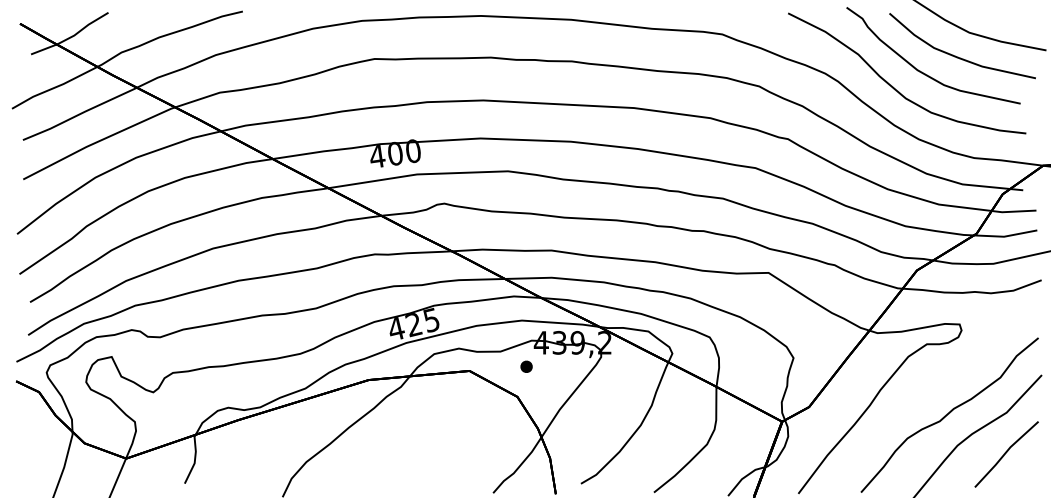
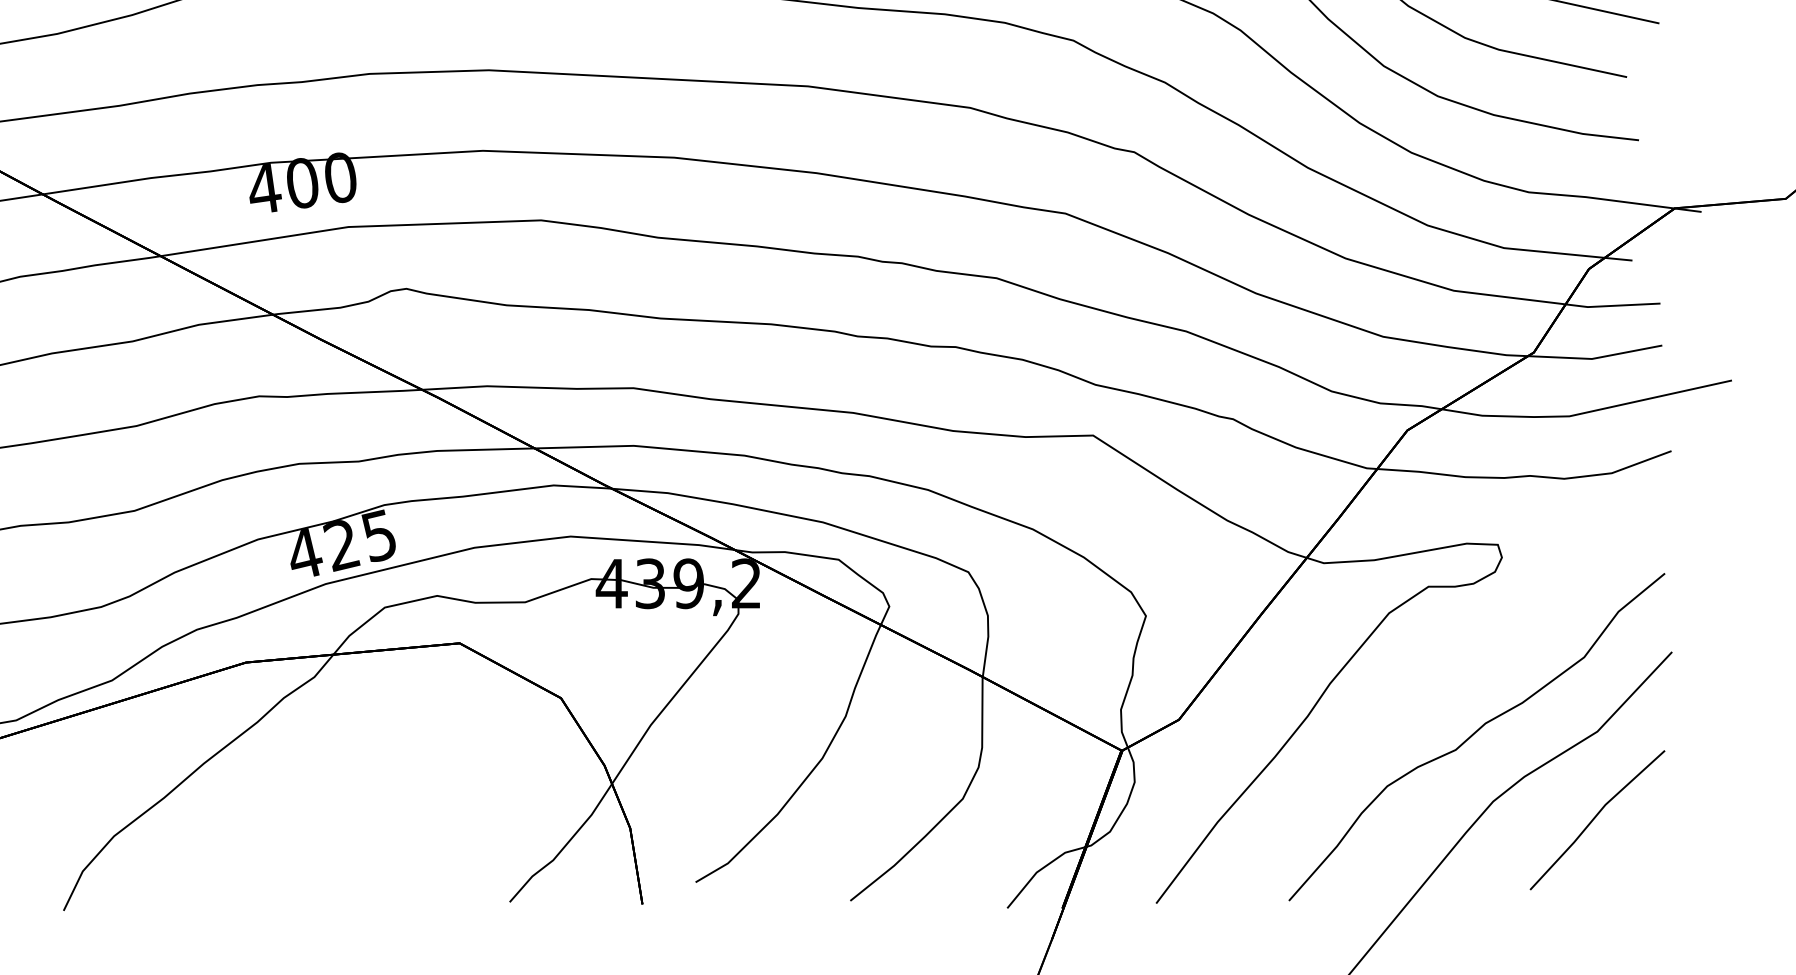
part: (526, 366) -> (580, 633), removed

